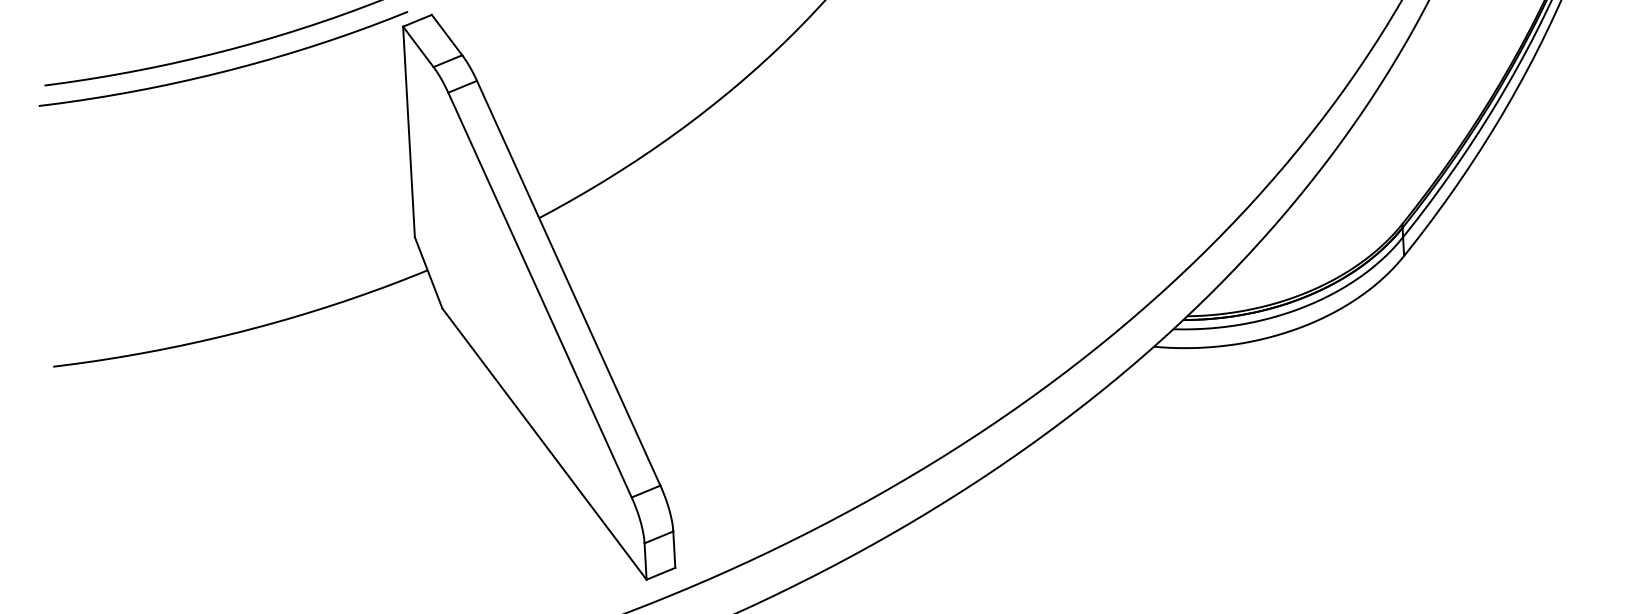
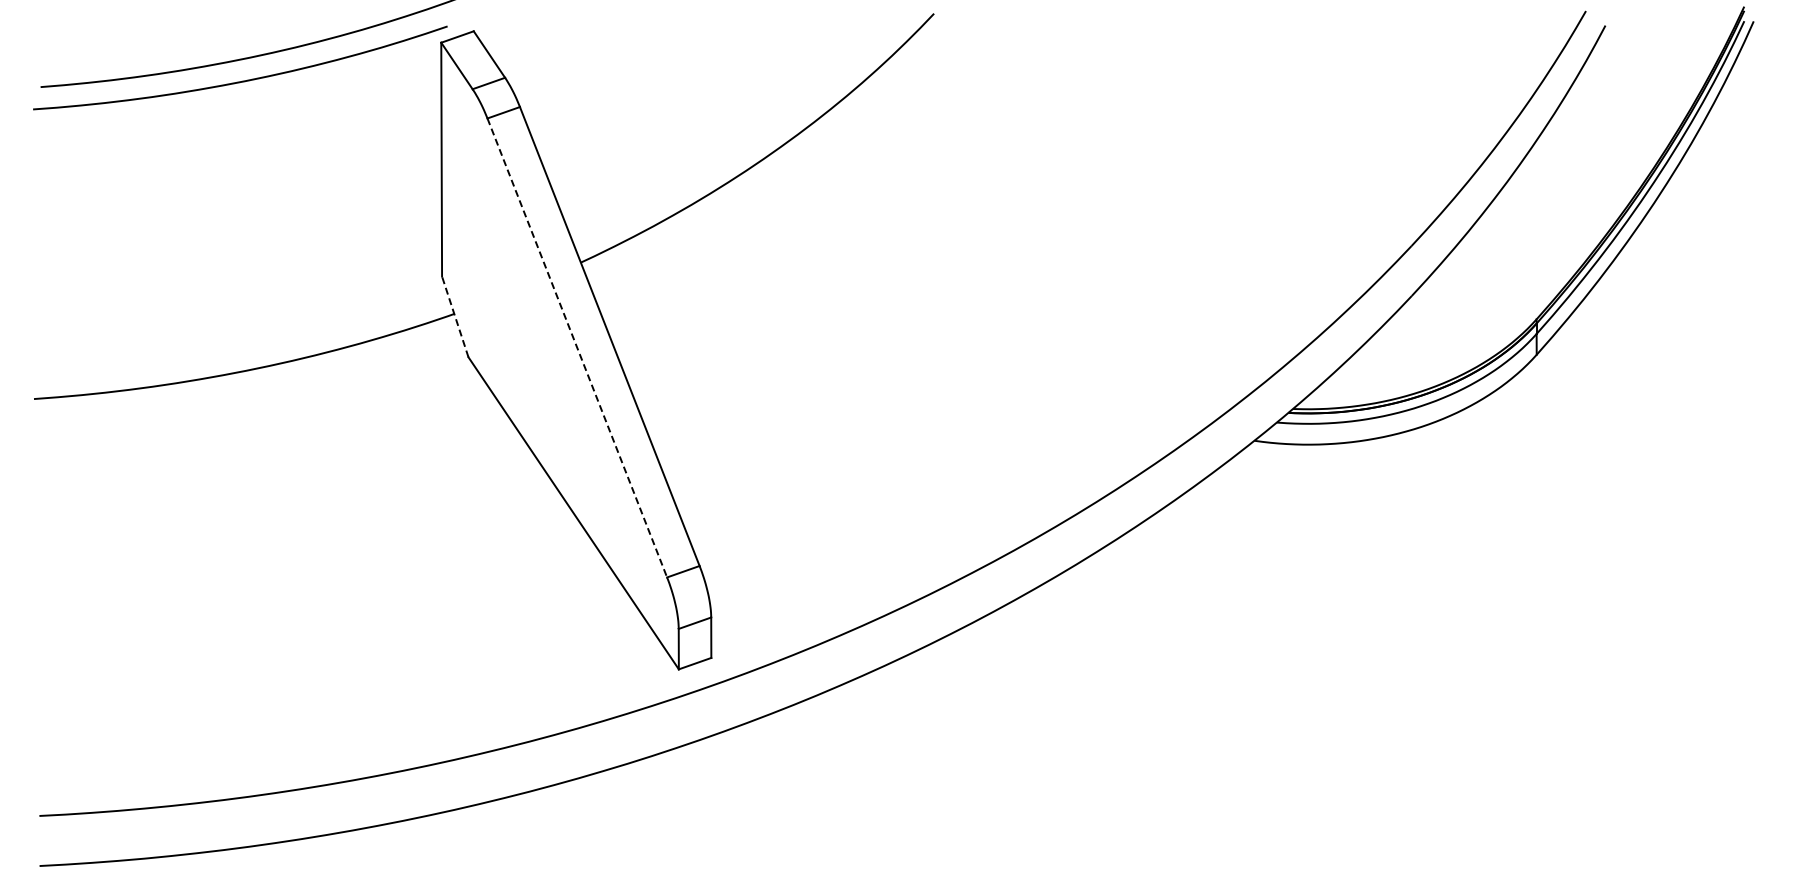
line: (428, 272) -> (455, 316), solid -> dashed
line: (540, 295) -> (577, 348), solid -> dashed

